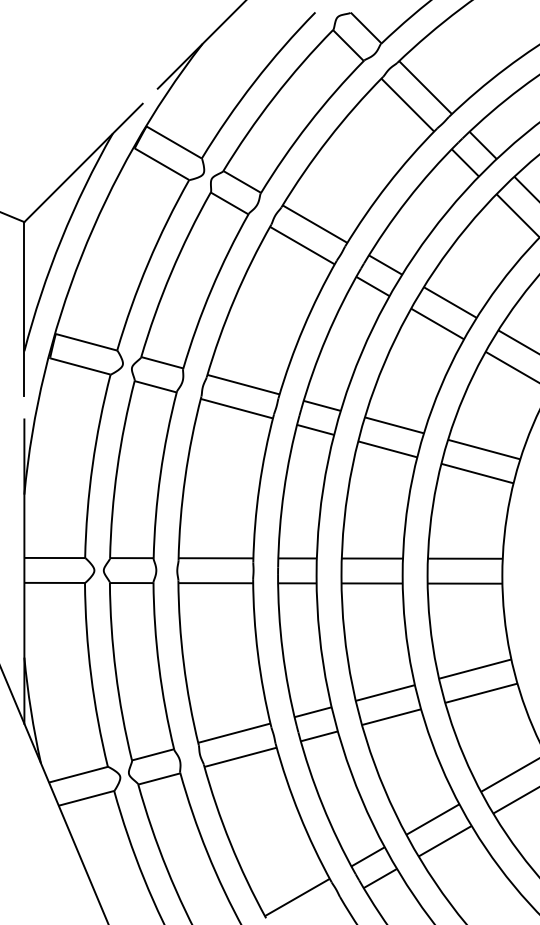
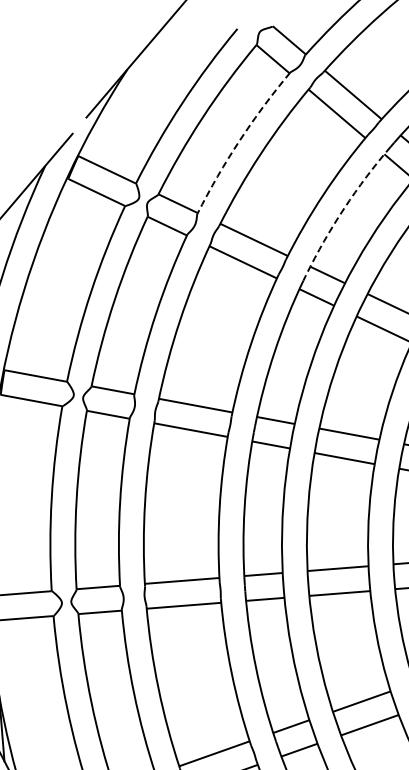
arc: (308, 124) -> (239, 141), solid -> dashed
arc: (407, 199) -> (344, 207), solid -> dashed

